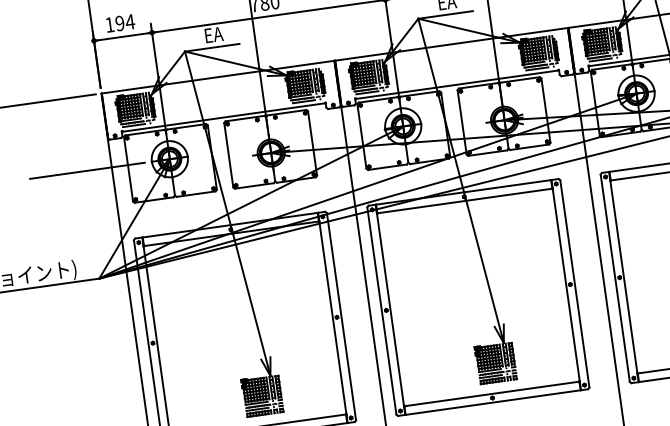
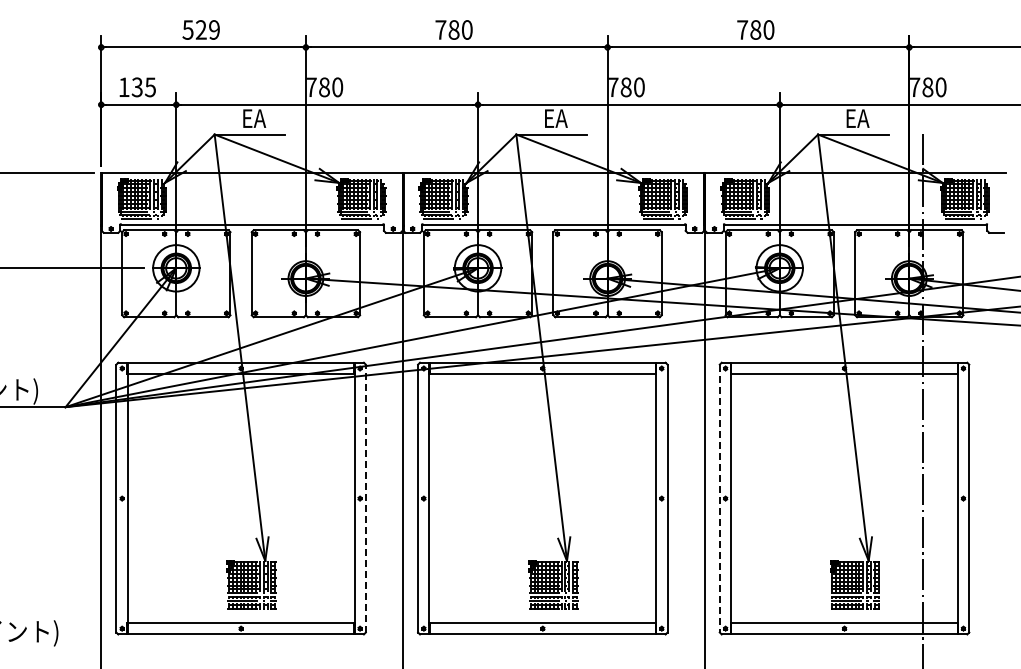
text: (124, 22) -> (143, 87), 194 -> 135
line: (615, 278) -> (719, 498), solid -> dashed
line: (341, 316) -> (365, 498), solid -> dashed

